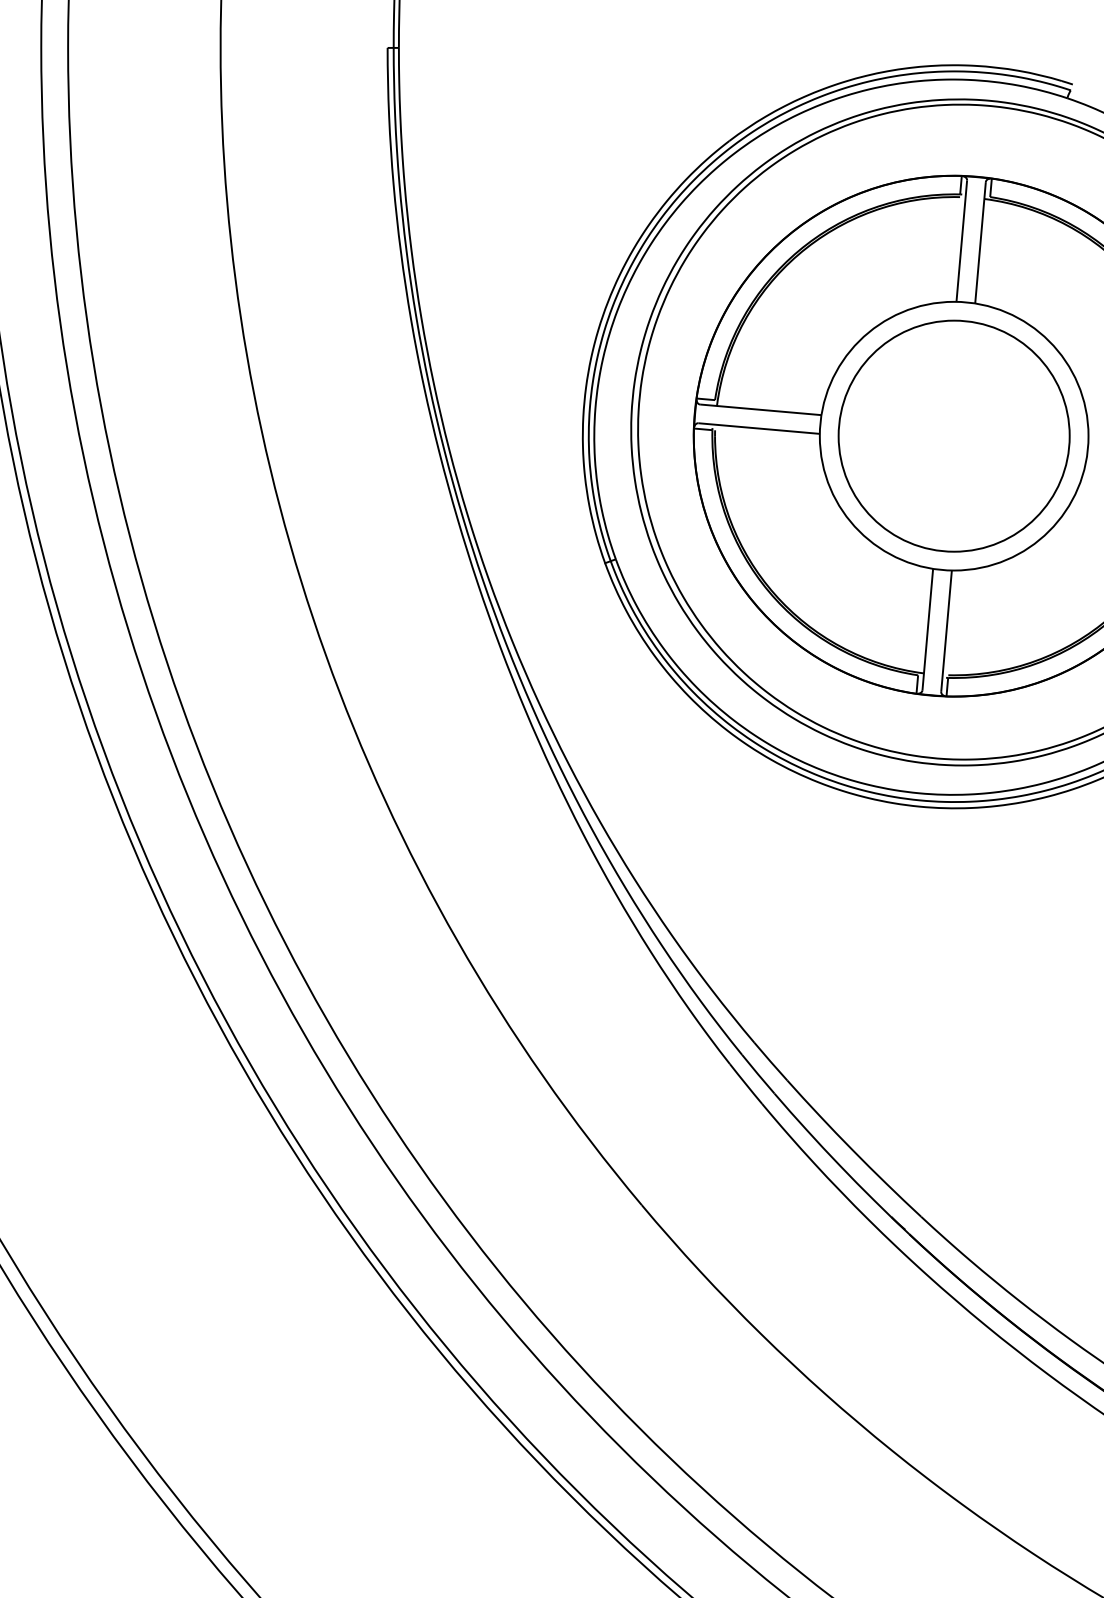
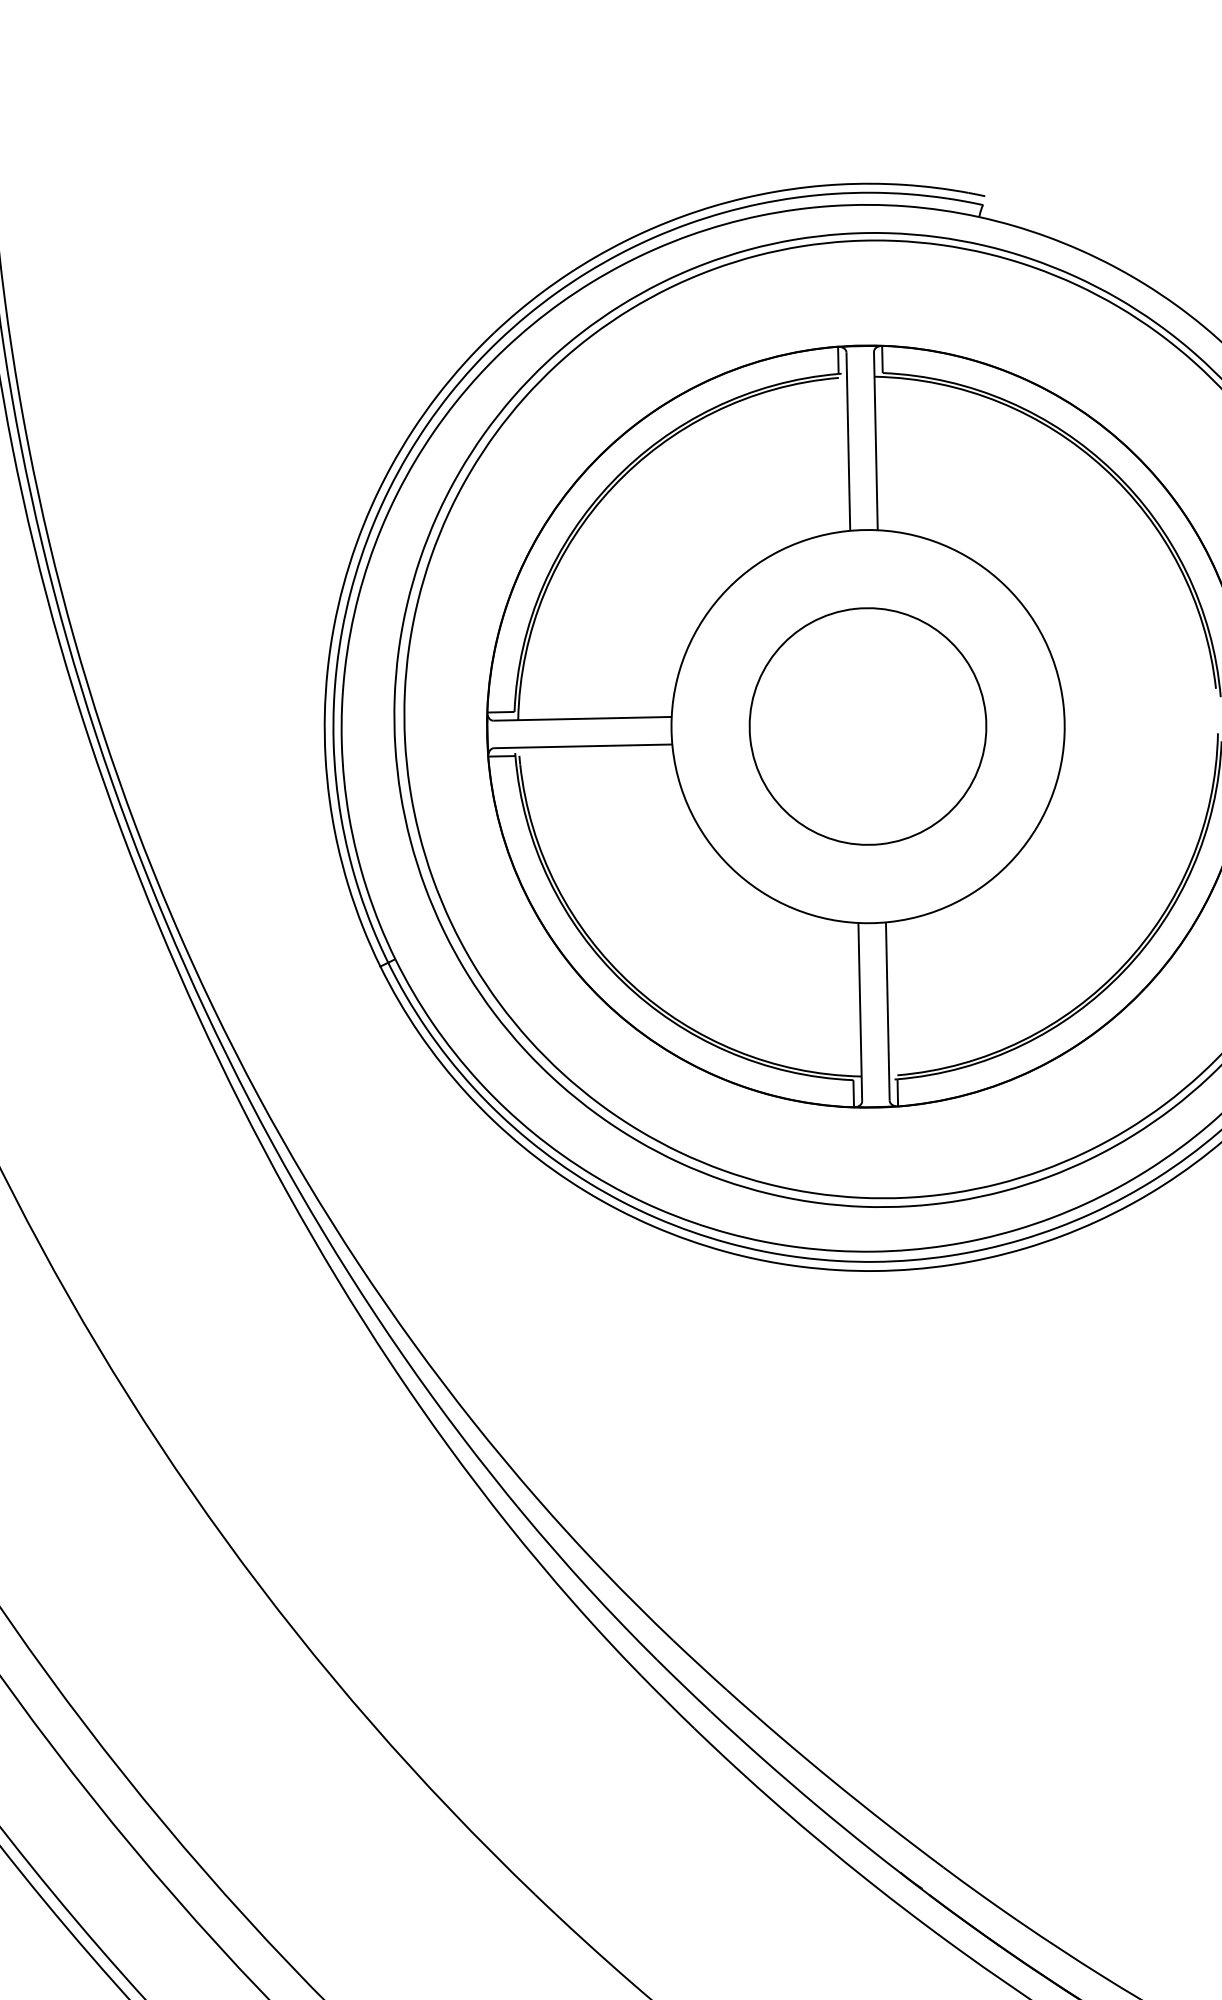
circle: (953, 435) -> (867, 725), size x0.7

